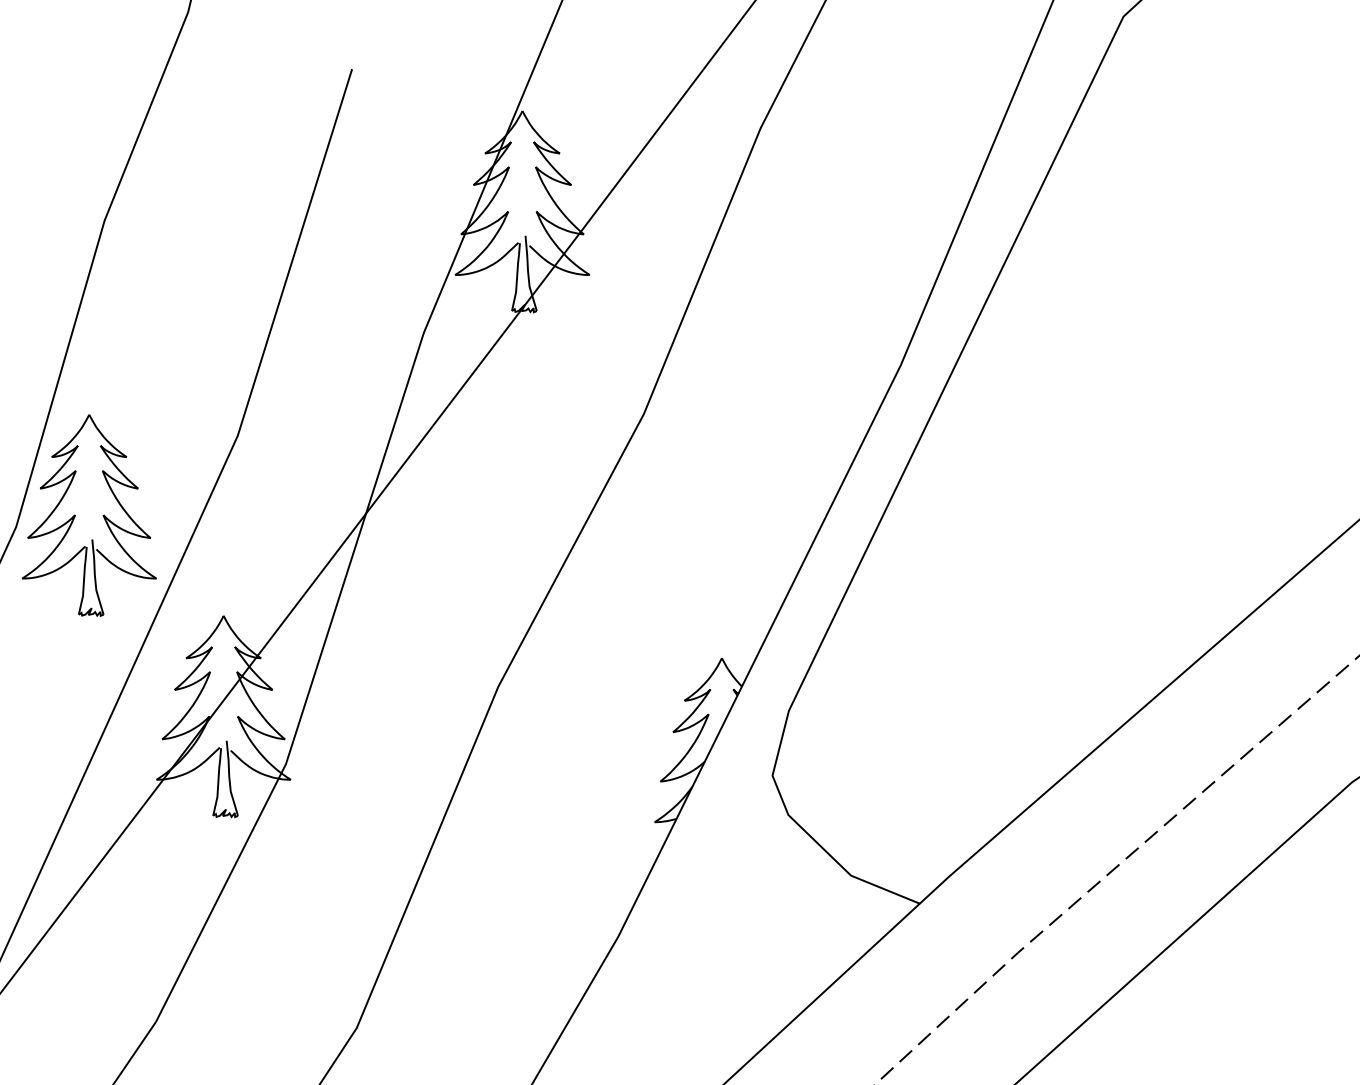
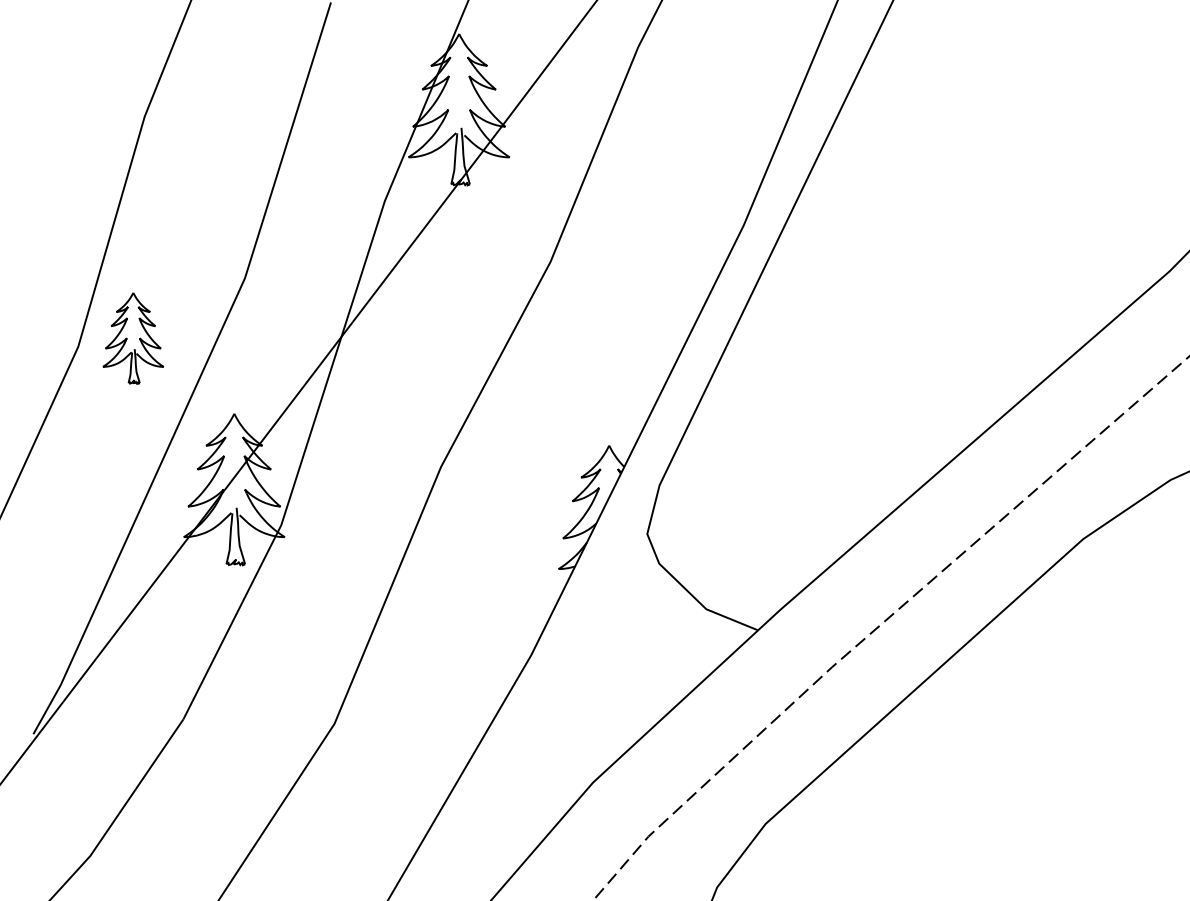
part: (89, 515) -> (133, 338), size x0.6

